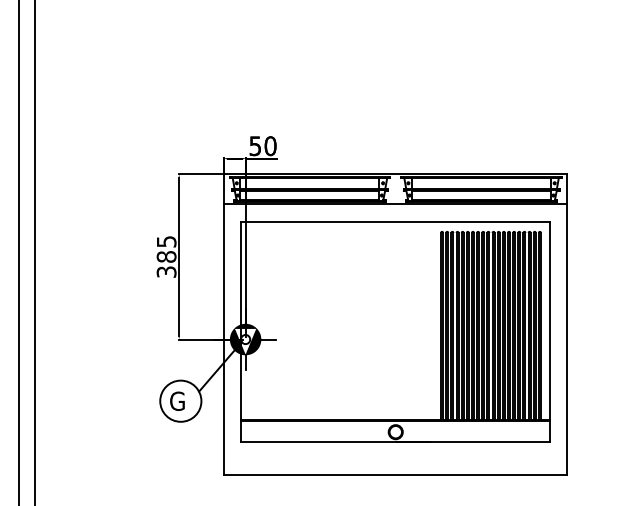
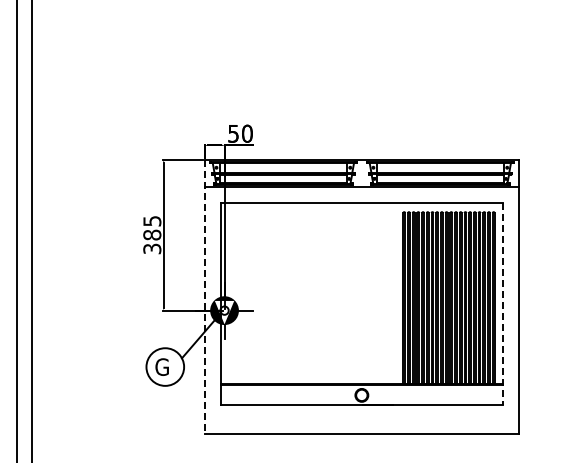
line: (223, 325) -> (204, 297), solid -> dashed
line: (550, 332) -> (503, 304), solid -> dashed

